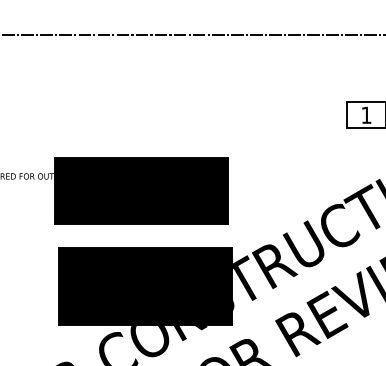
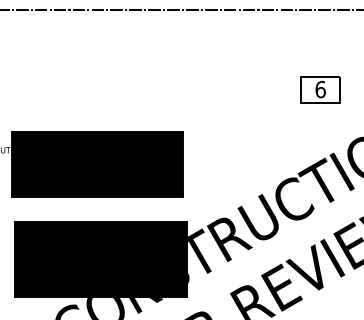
text: (366, 114) -> (320, 88), 1 -> 6

